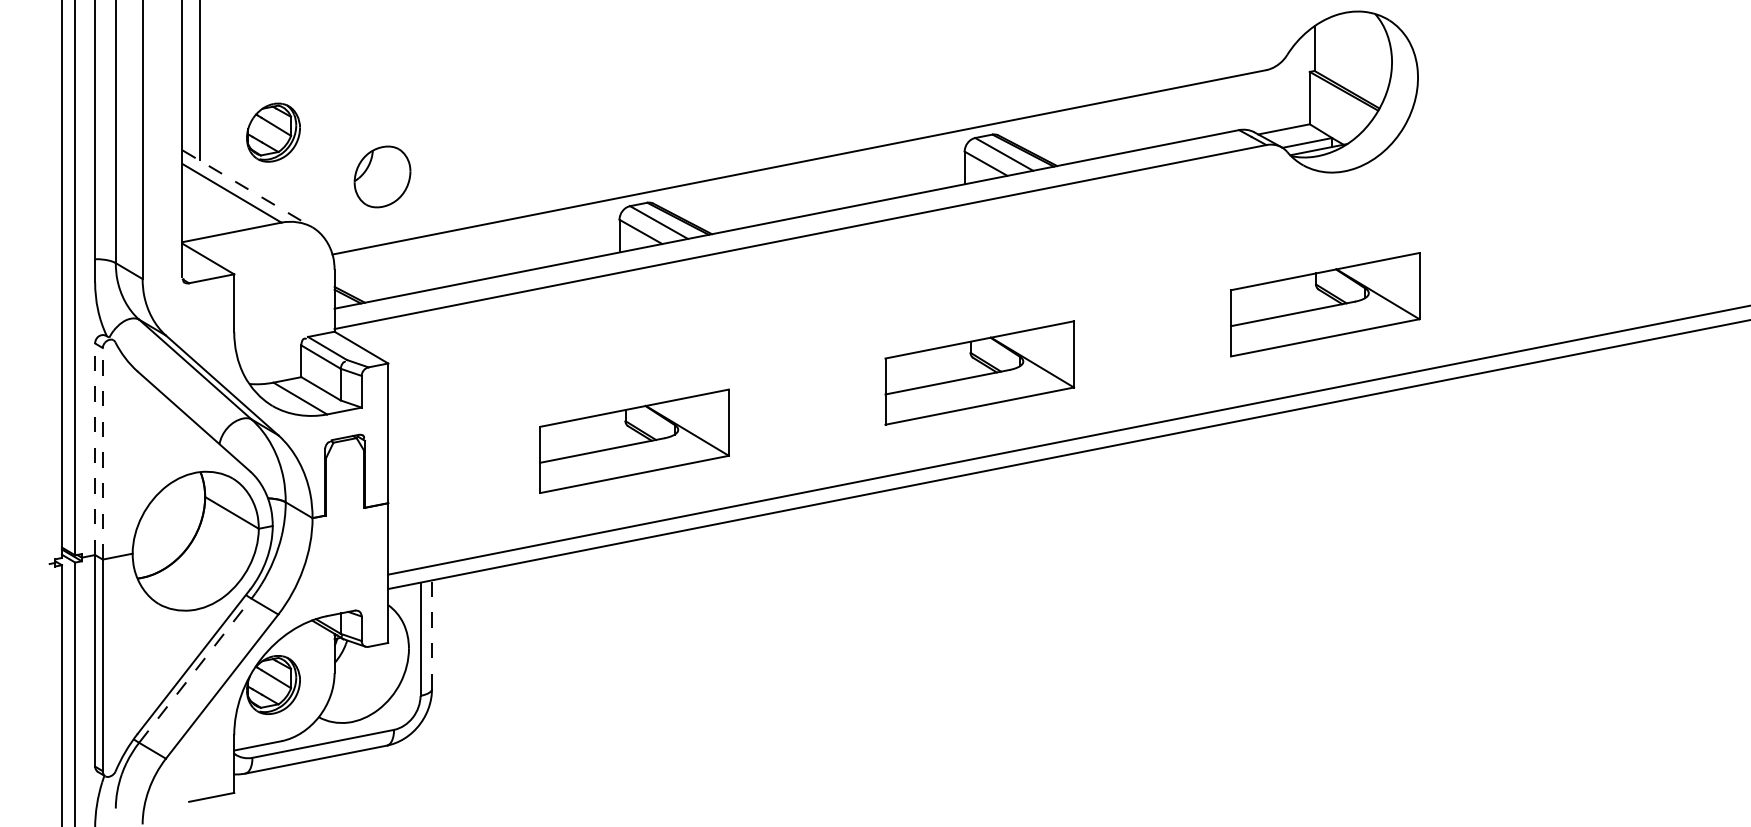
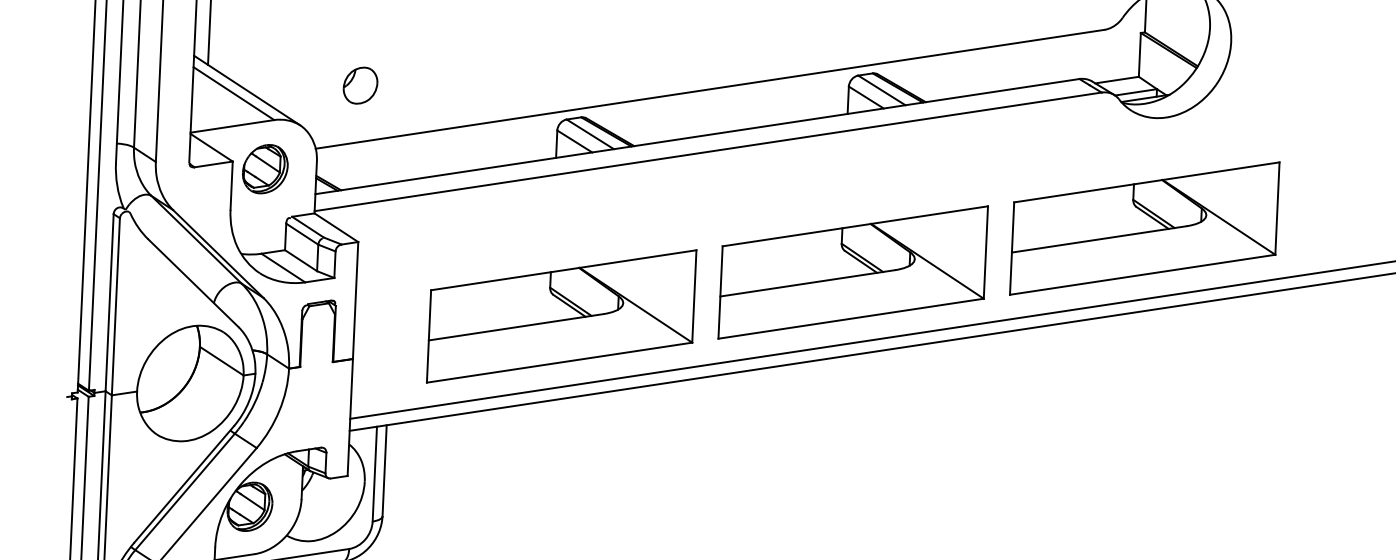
part: (273, 132) -> (265, 169), moved
part: (382, 176) -> (360, 85), size x0.71
line: (247, 188) -> (247, 90), dashed -> solid
part: (1325, 304) -> (1145, 228), size x1.67
part: (979, 372) -> (852, 272), size x1.67
part: (634, 441) -> (561, 316), size x1.67
line: (95, 449) -> (109, 302), dashed -> solid
line: (102, 453) -> (115, 306), dashed -> solid
line: (432, 634) -> (385, 470), dashed -> solid
line: (195, 670) -> (185, 491), dashed -> solid

